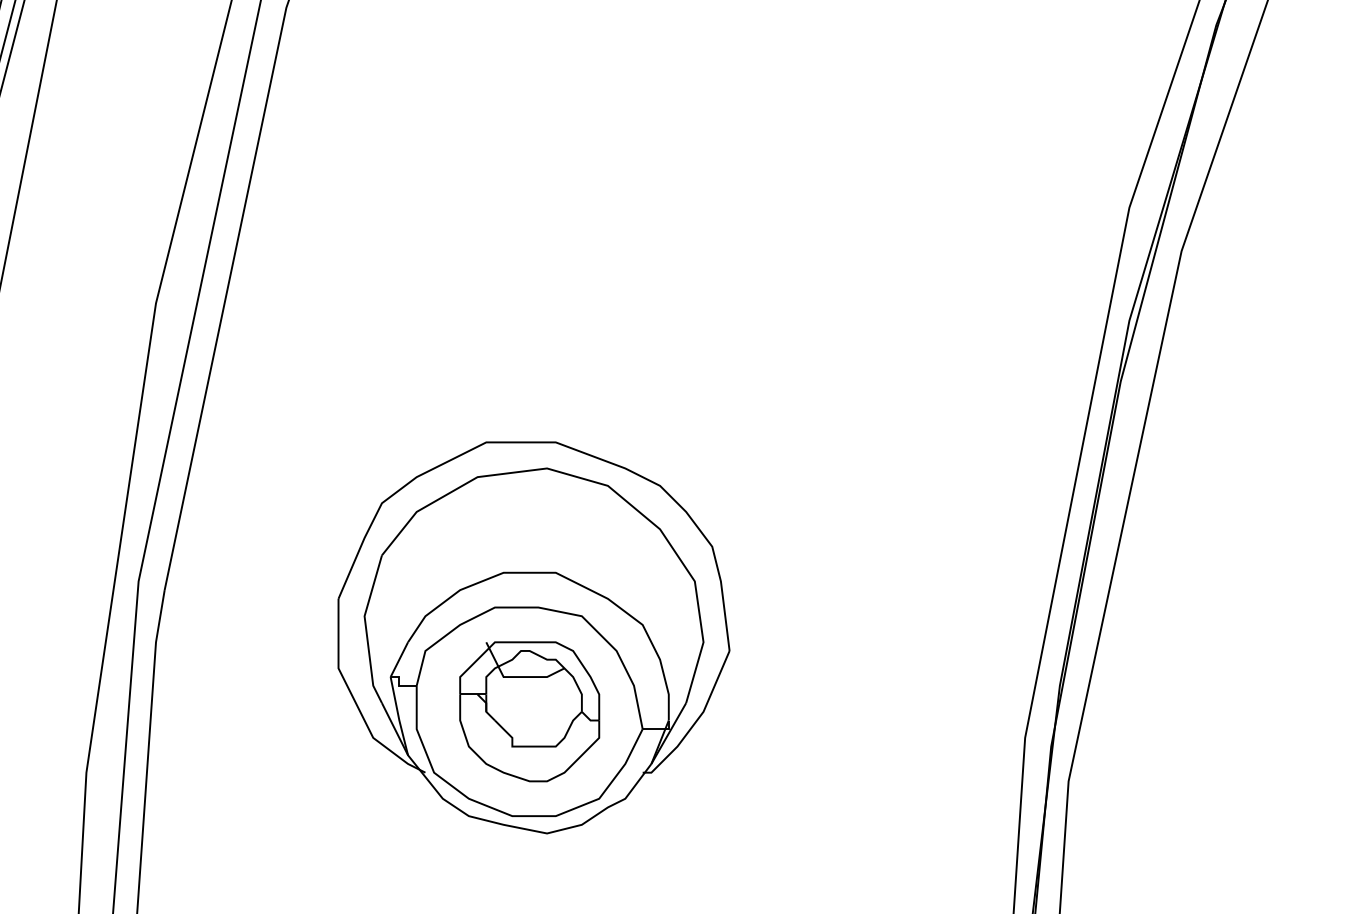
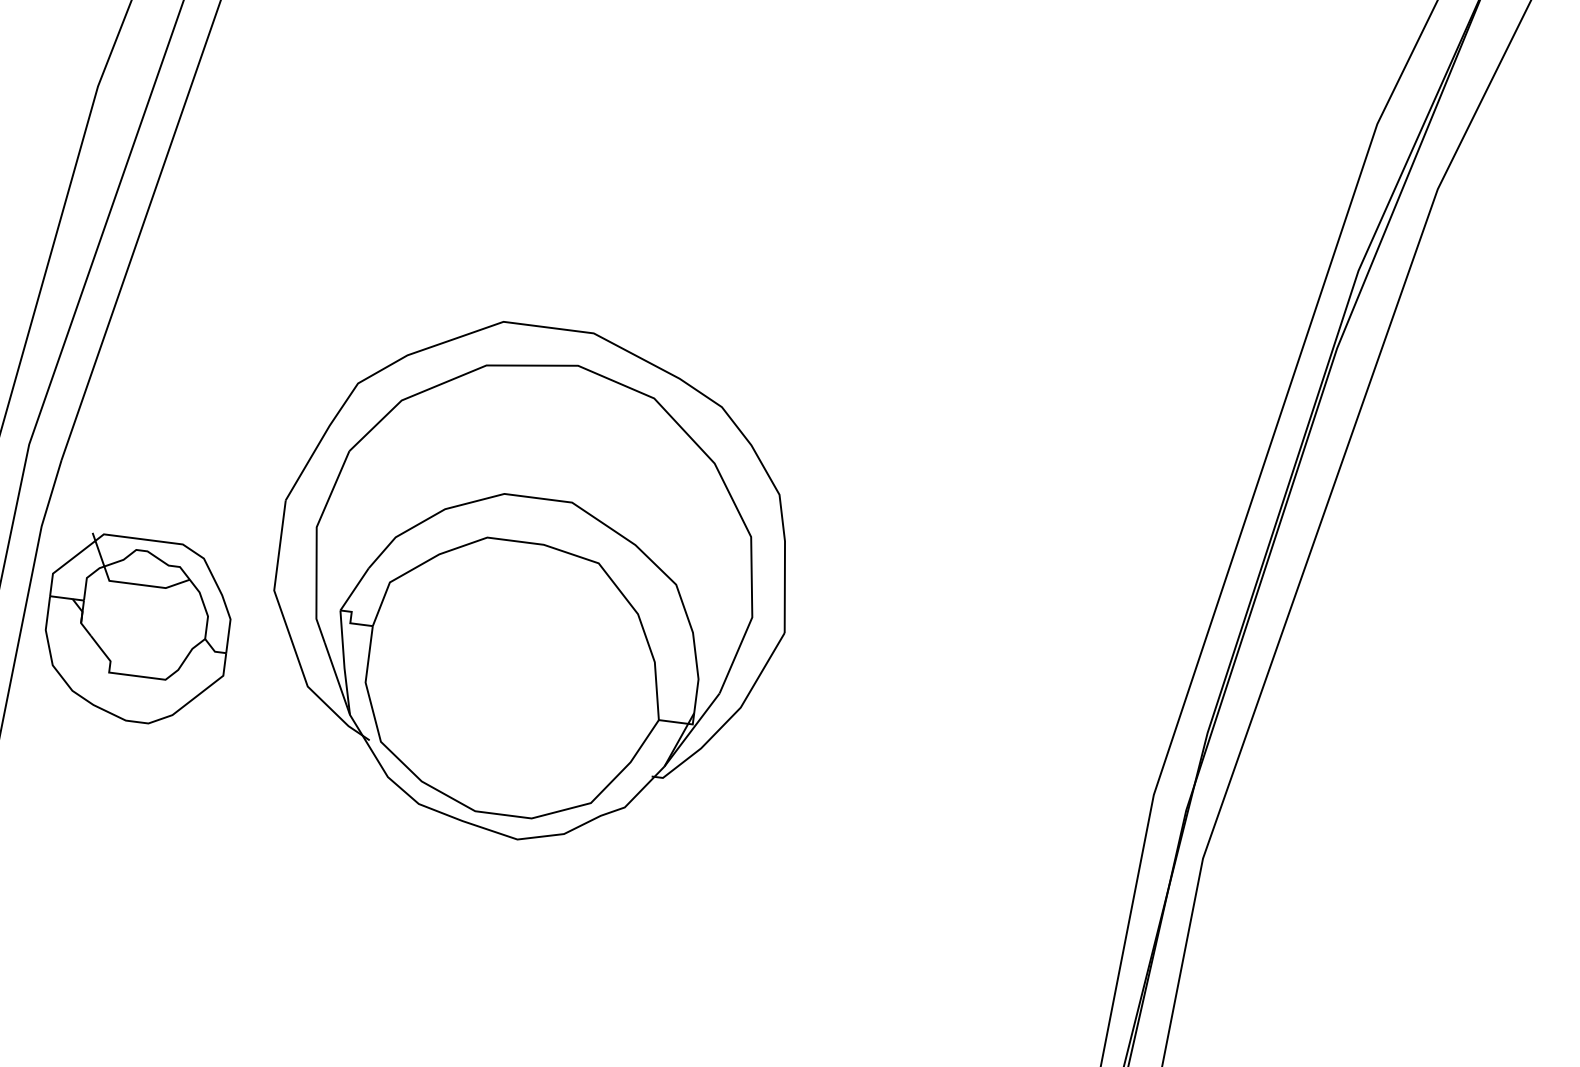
part: (529, 711) -> (137, 629), moved

